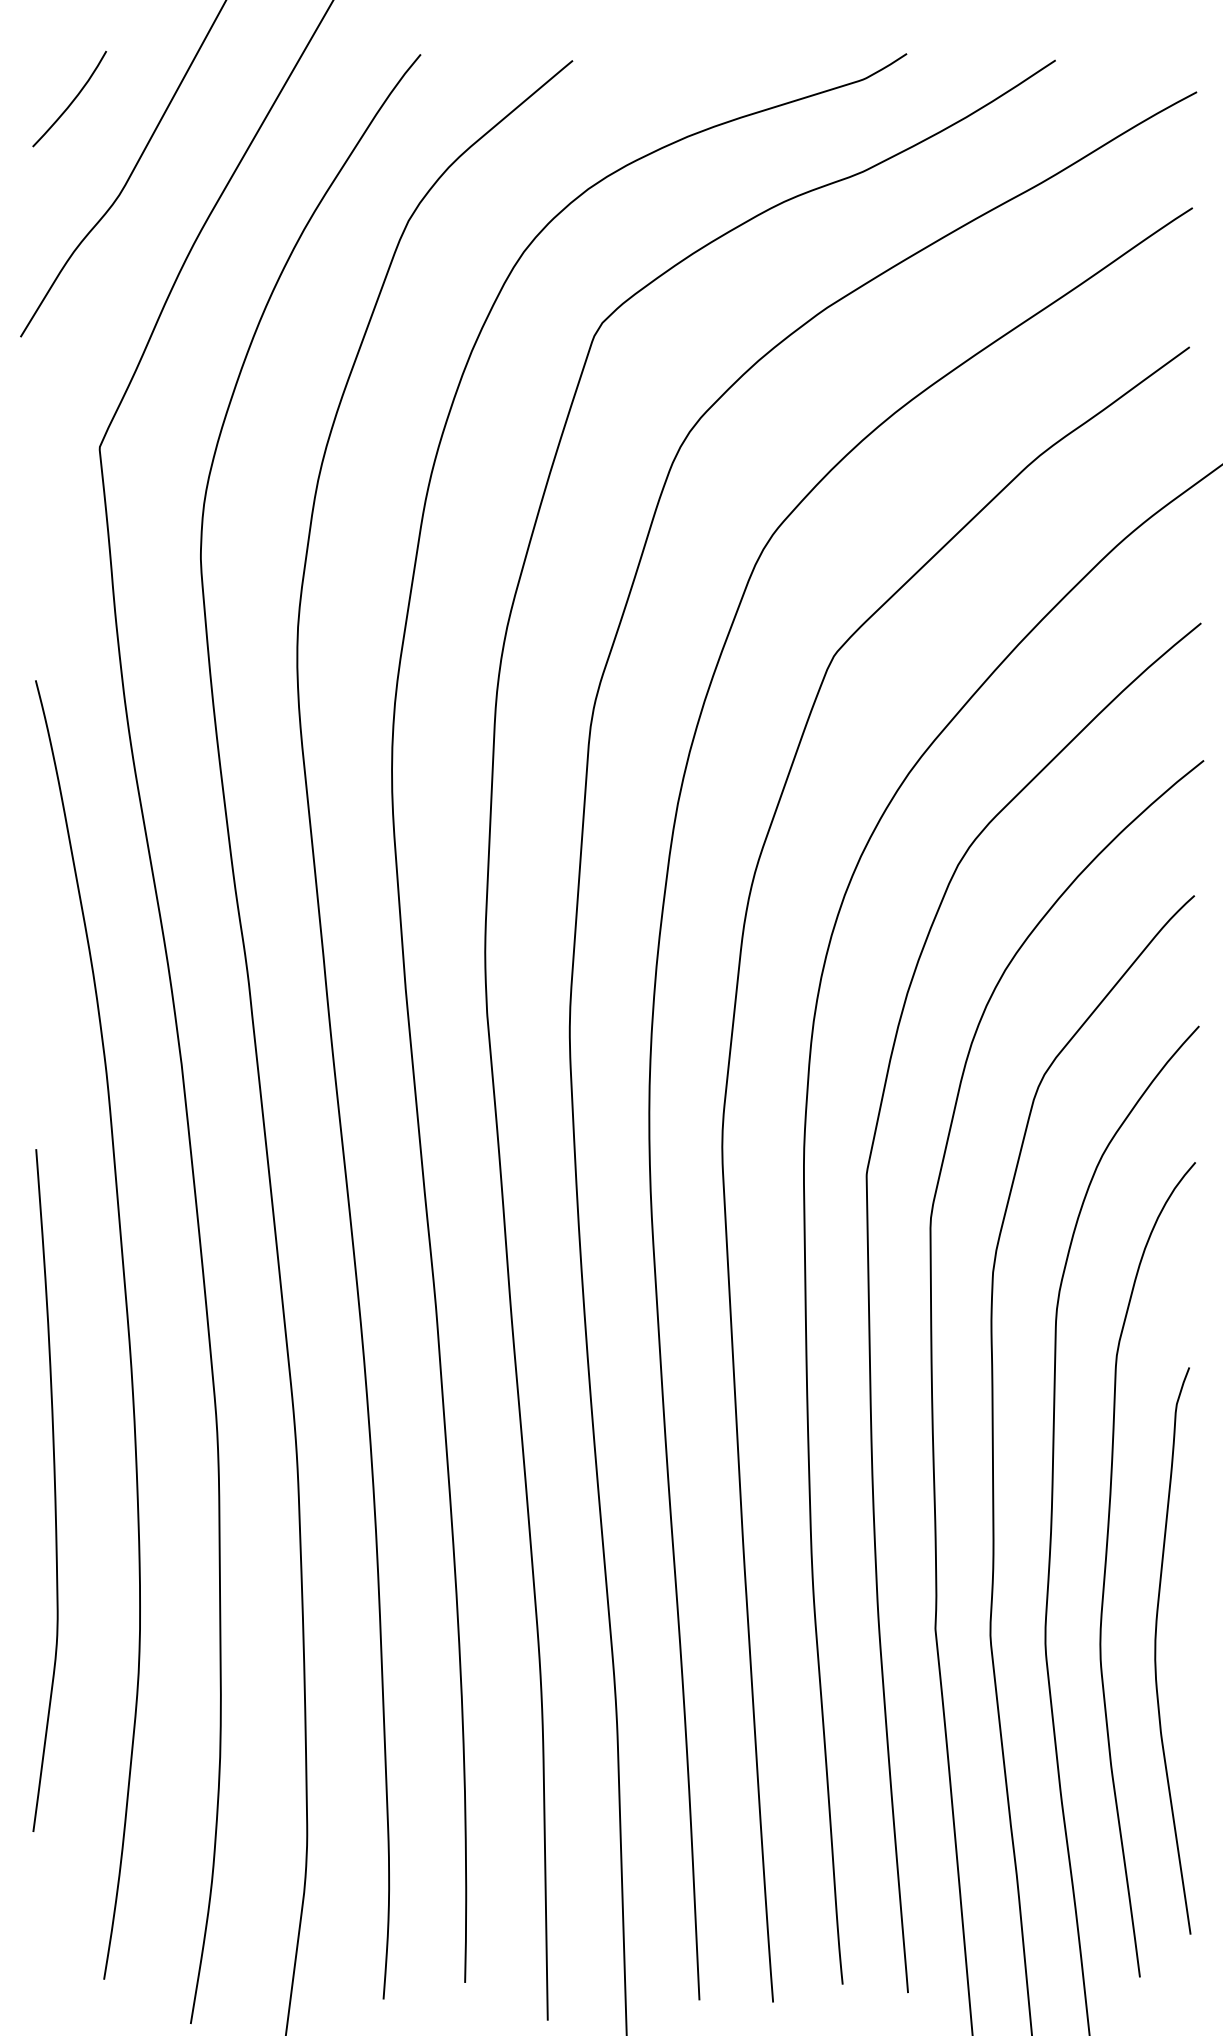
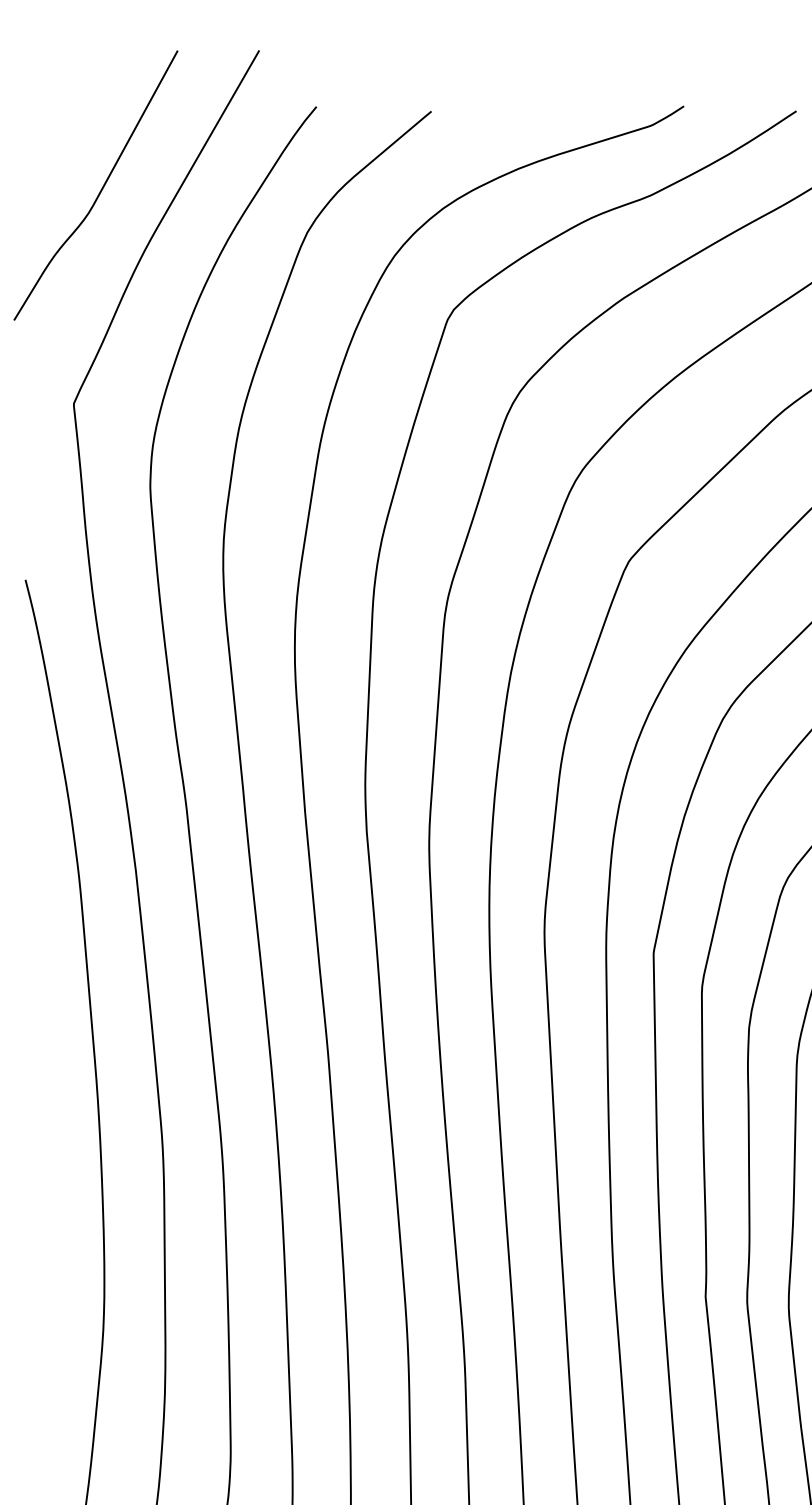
curve: (72, 100) -> (53, 141), removed
curve: (54, 1490) -> (39, 1192), removed

